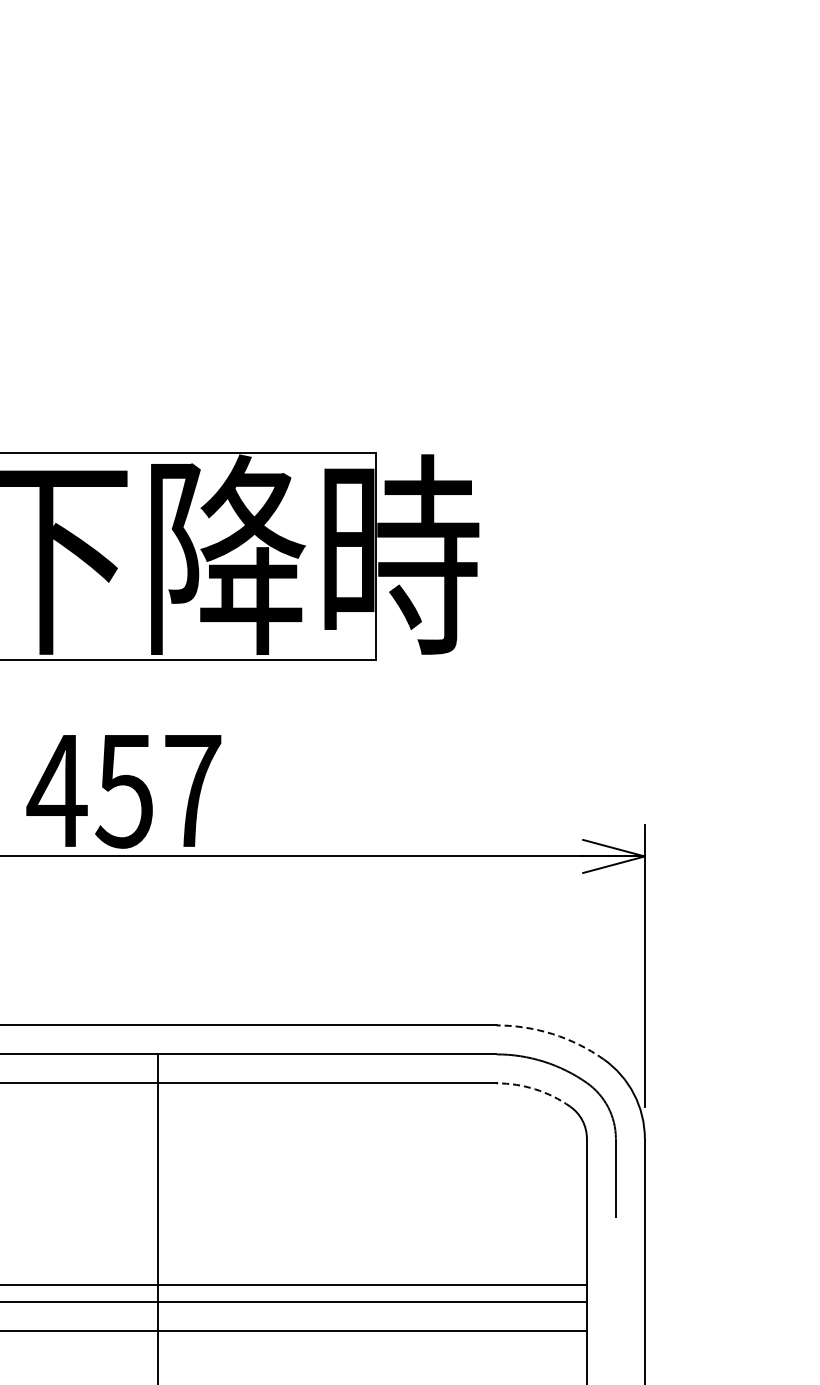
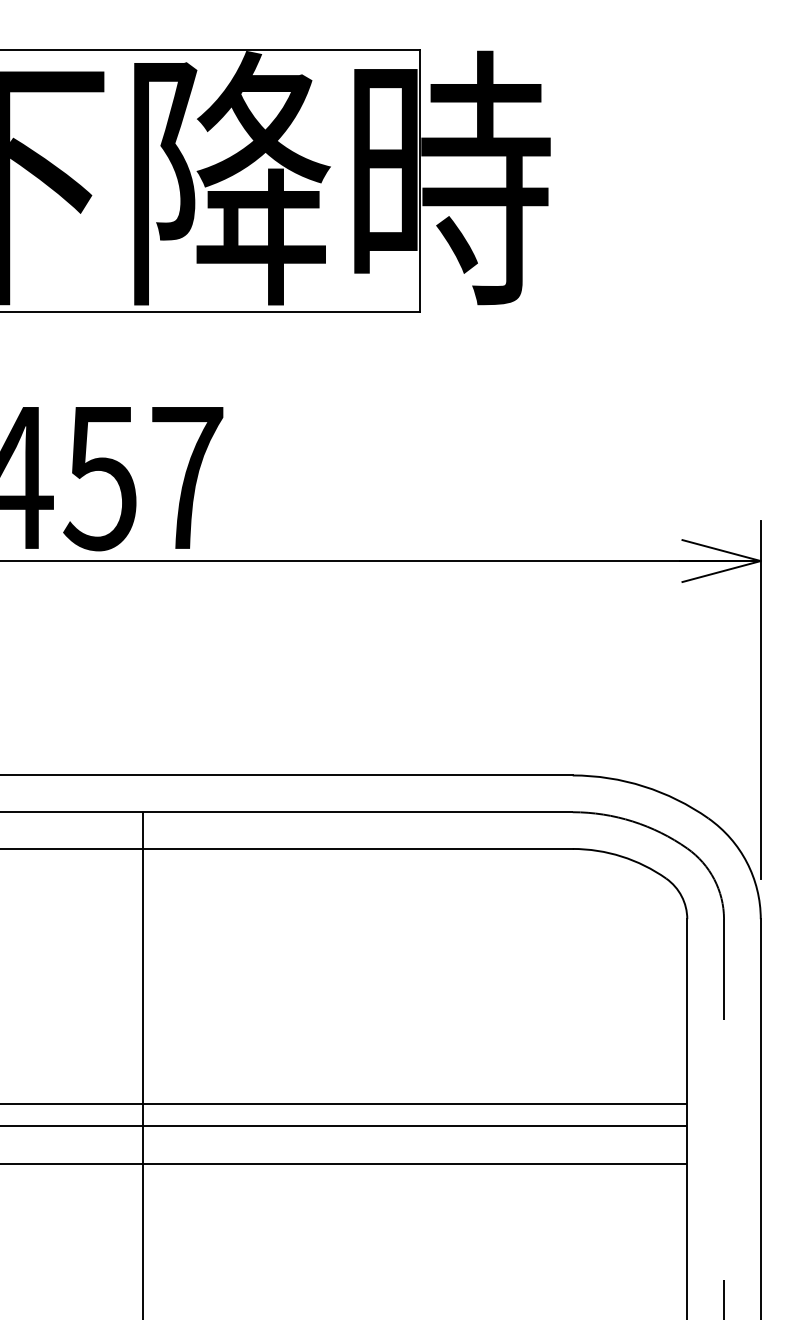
arc: (552, 1034) -> (643, 786), dashed -> solid
arc: (535, 1089) -> (622, 856), dashed -> solid

